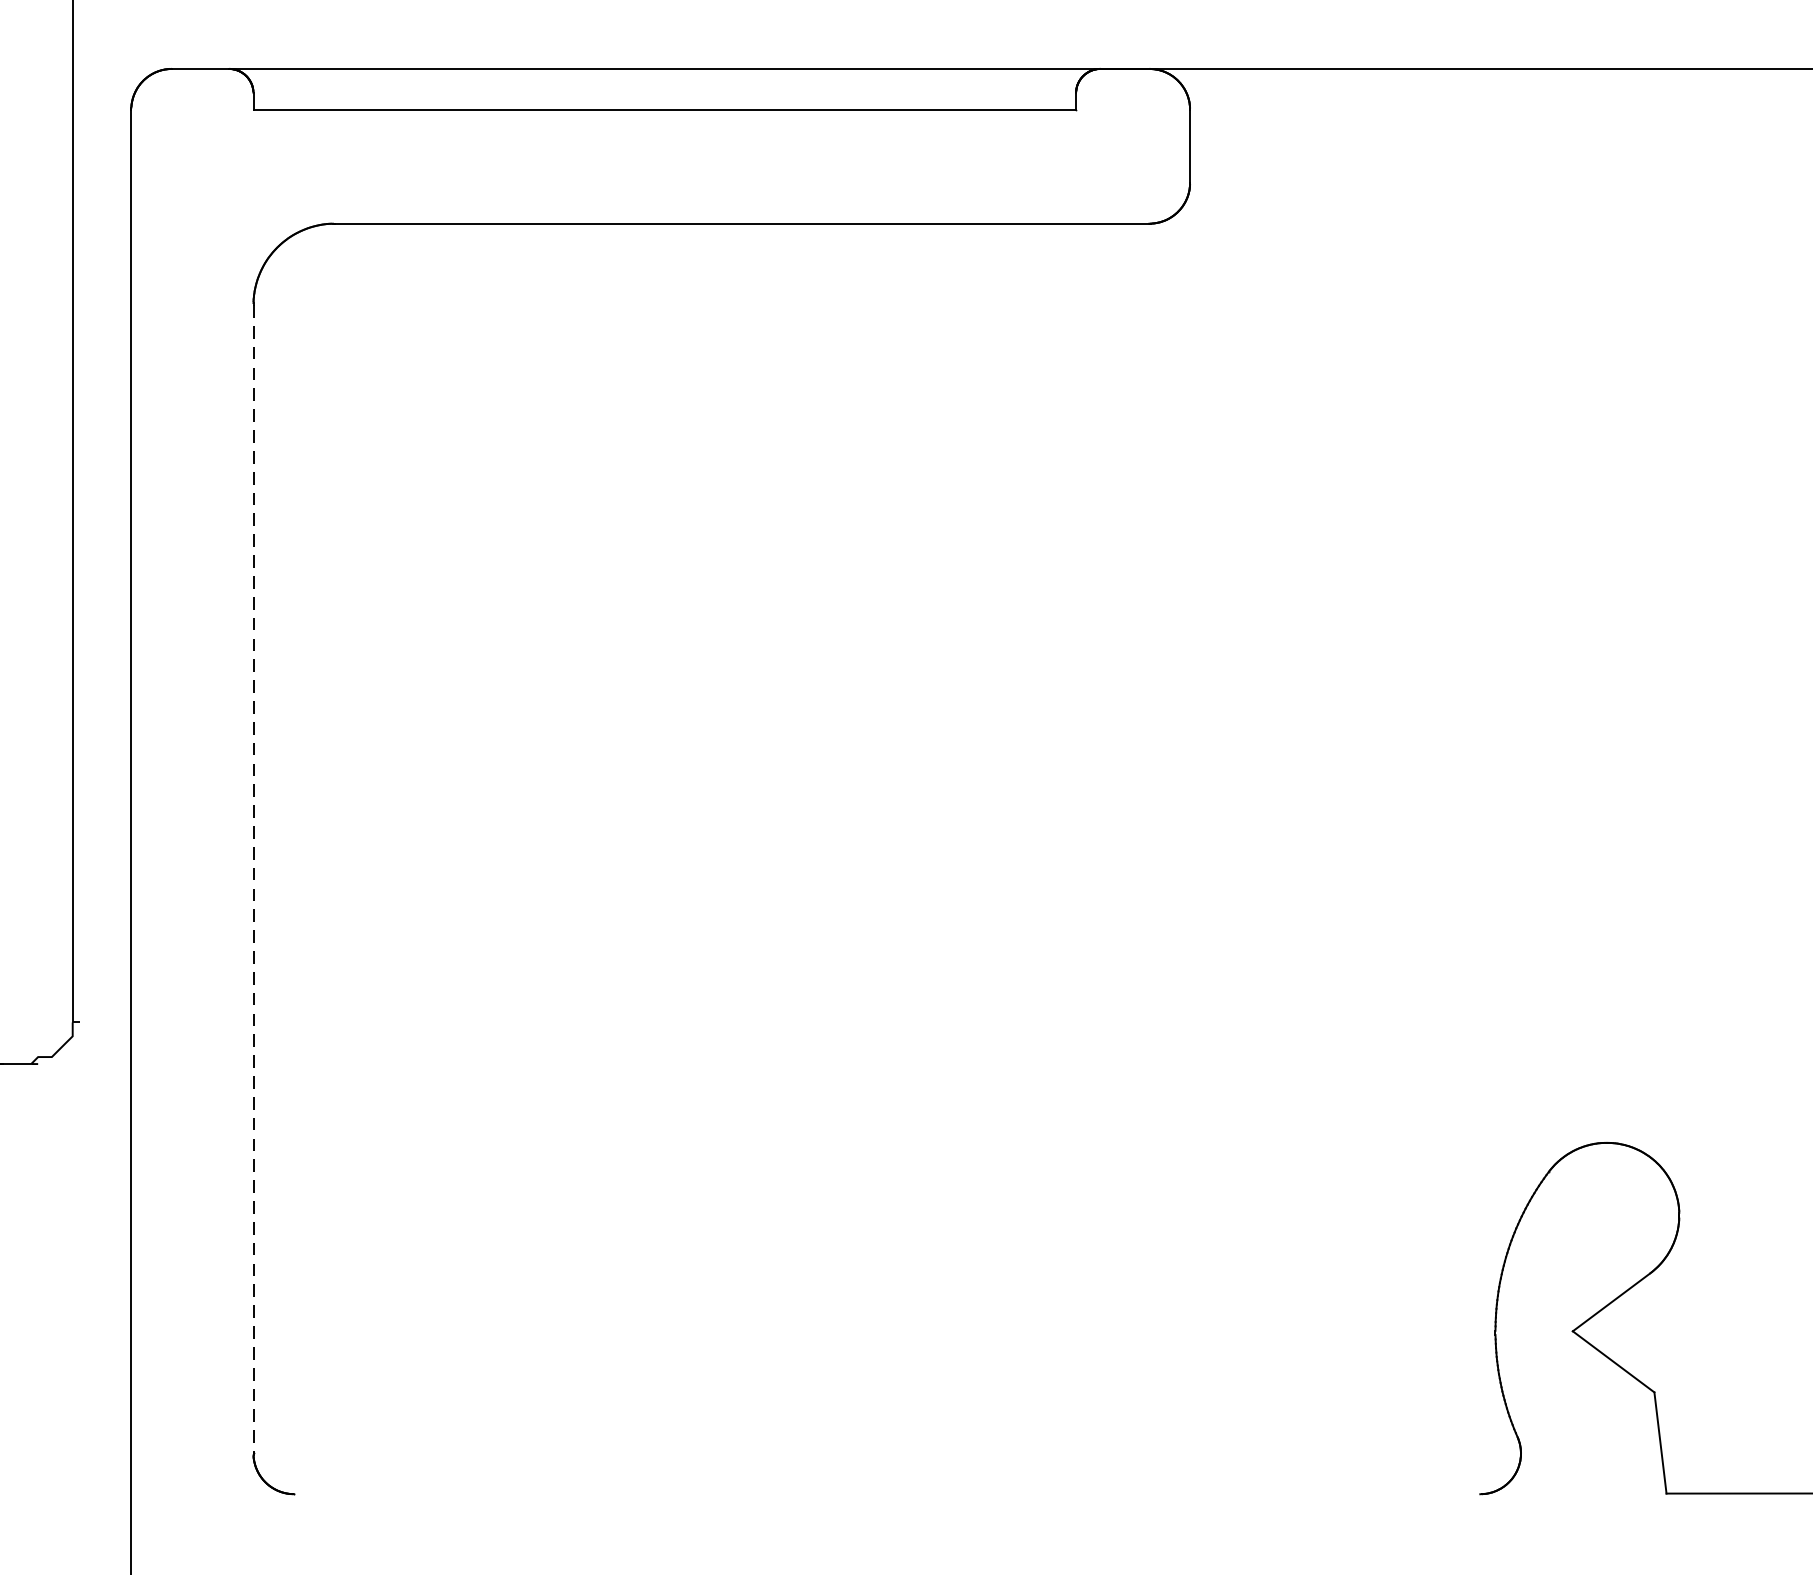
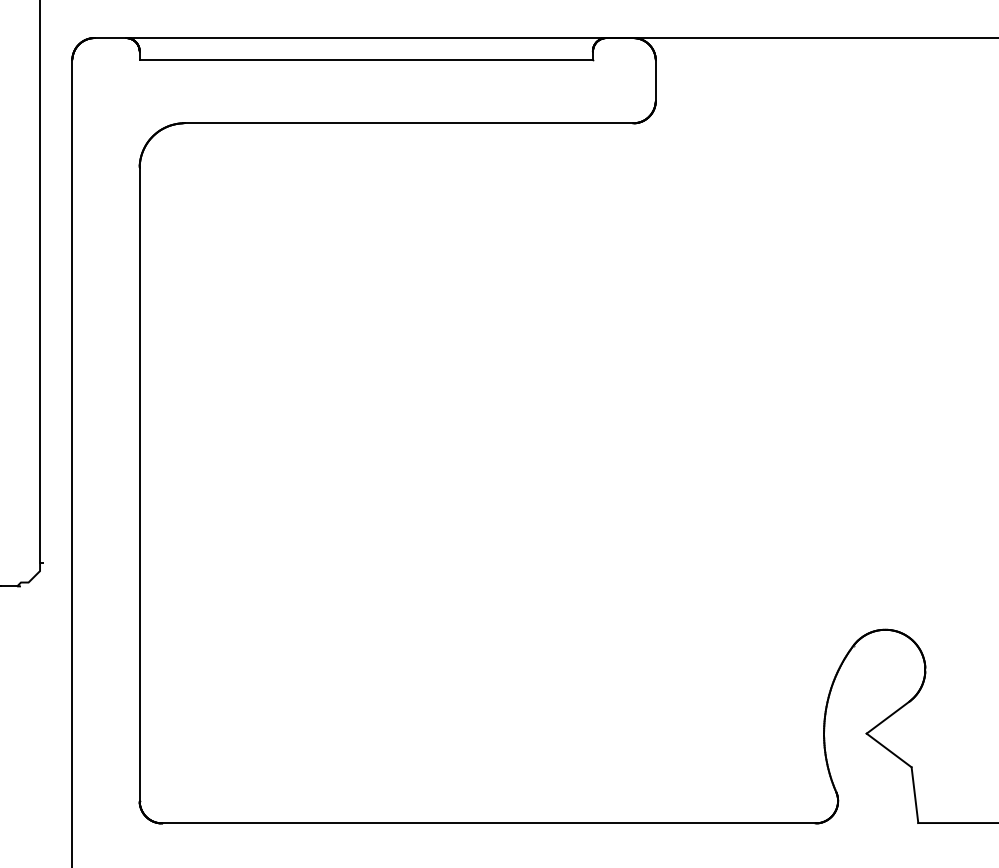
line: (253, 880) -> (139, 485), dashed -> solid
line: (886, 1494) -> (488, 823), added

